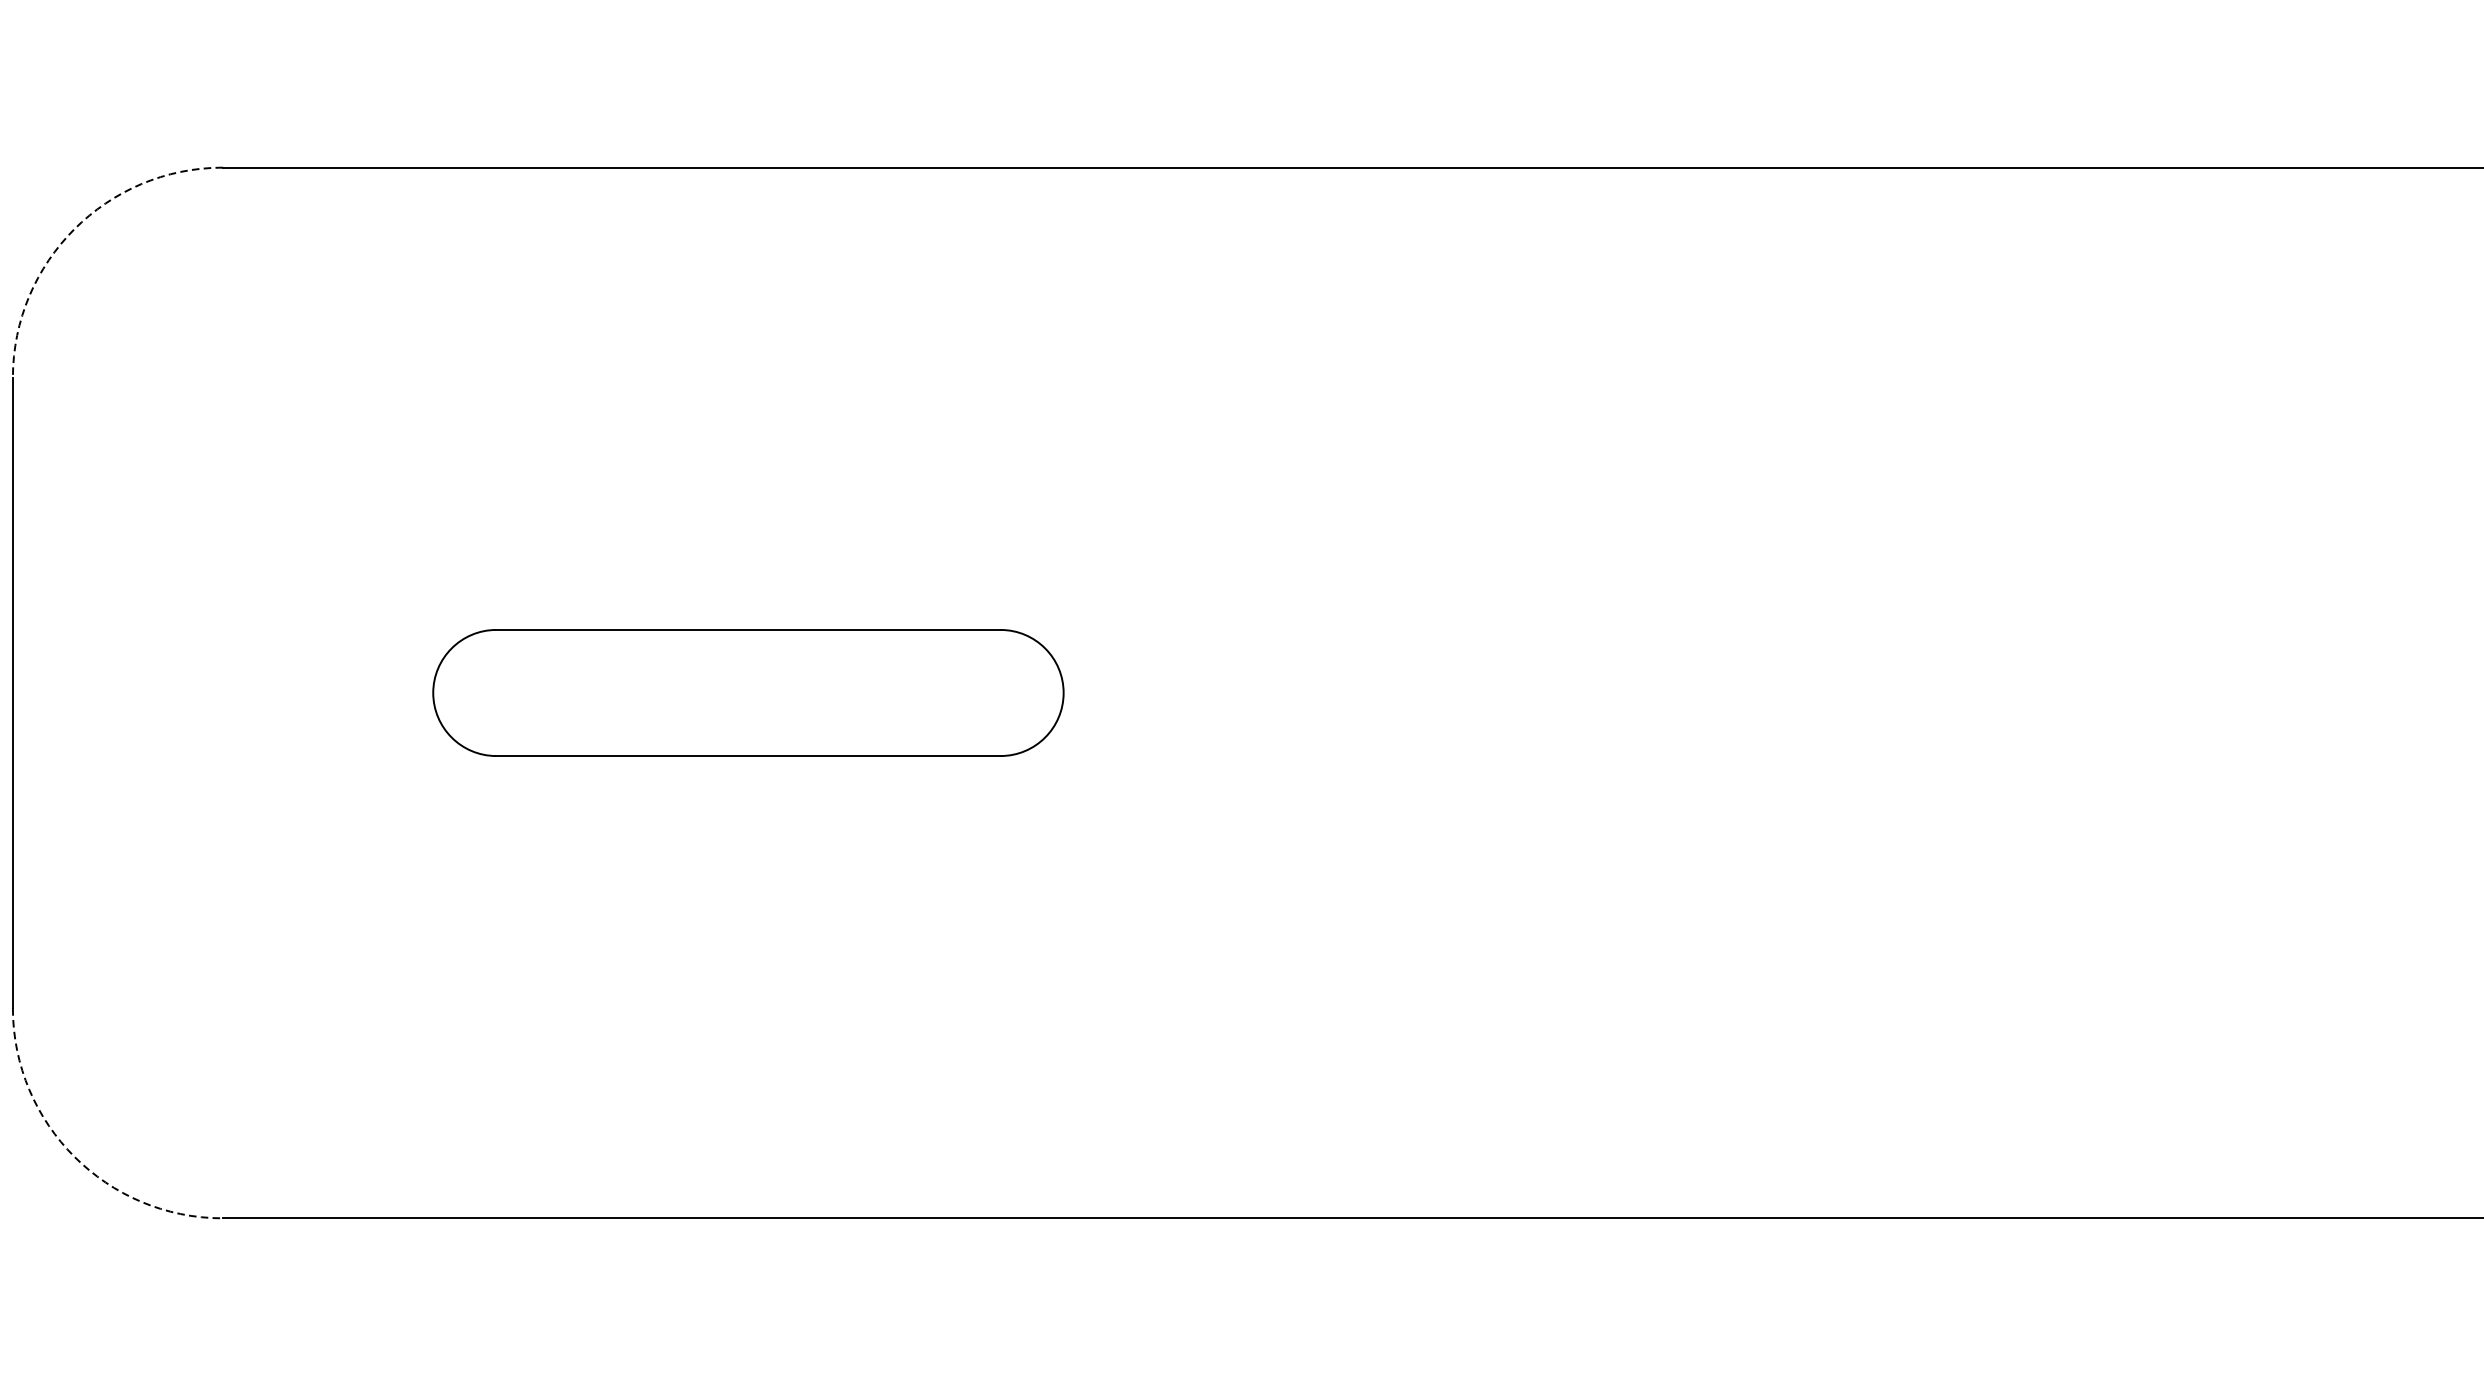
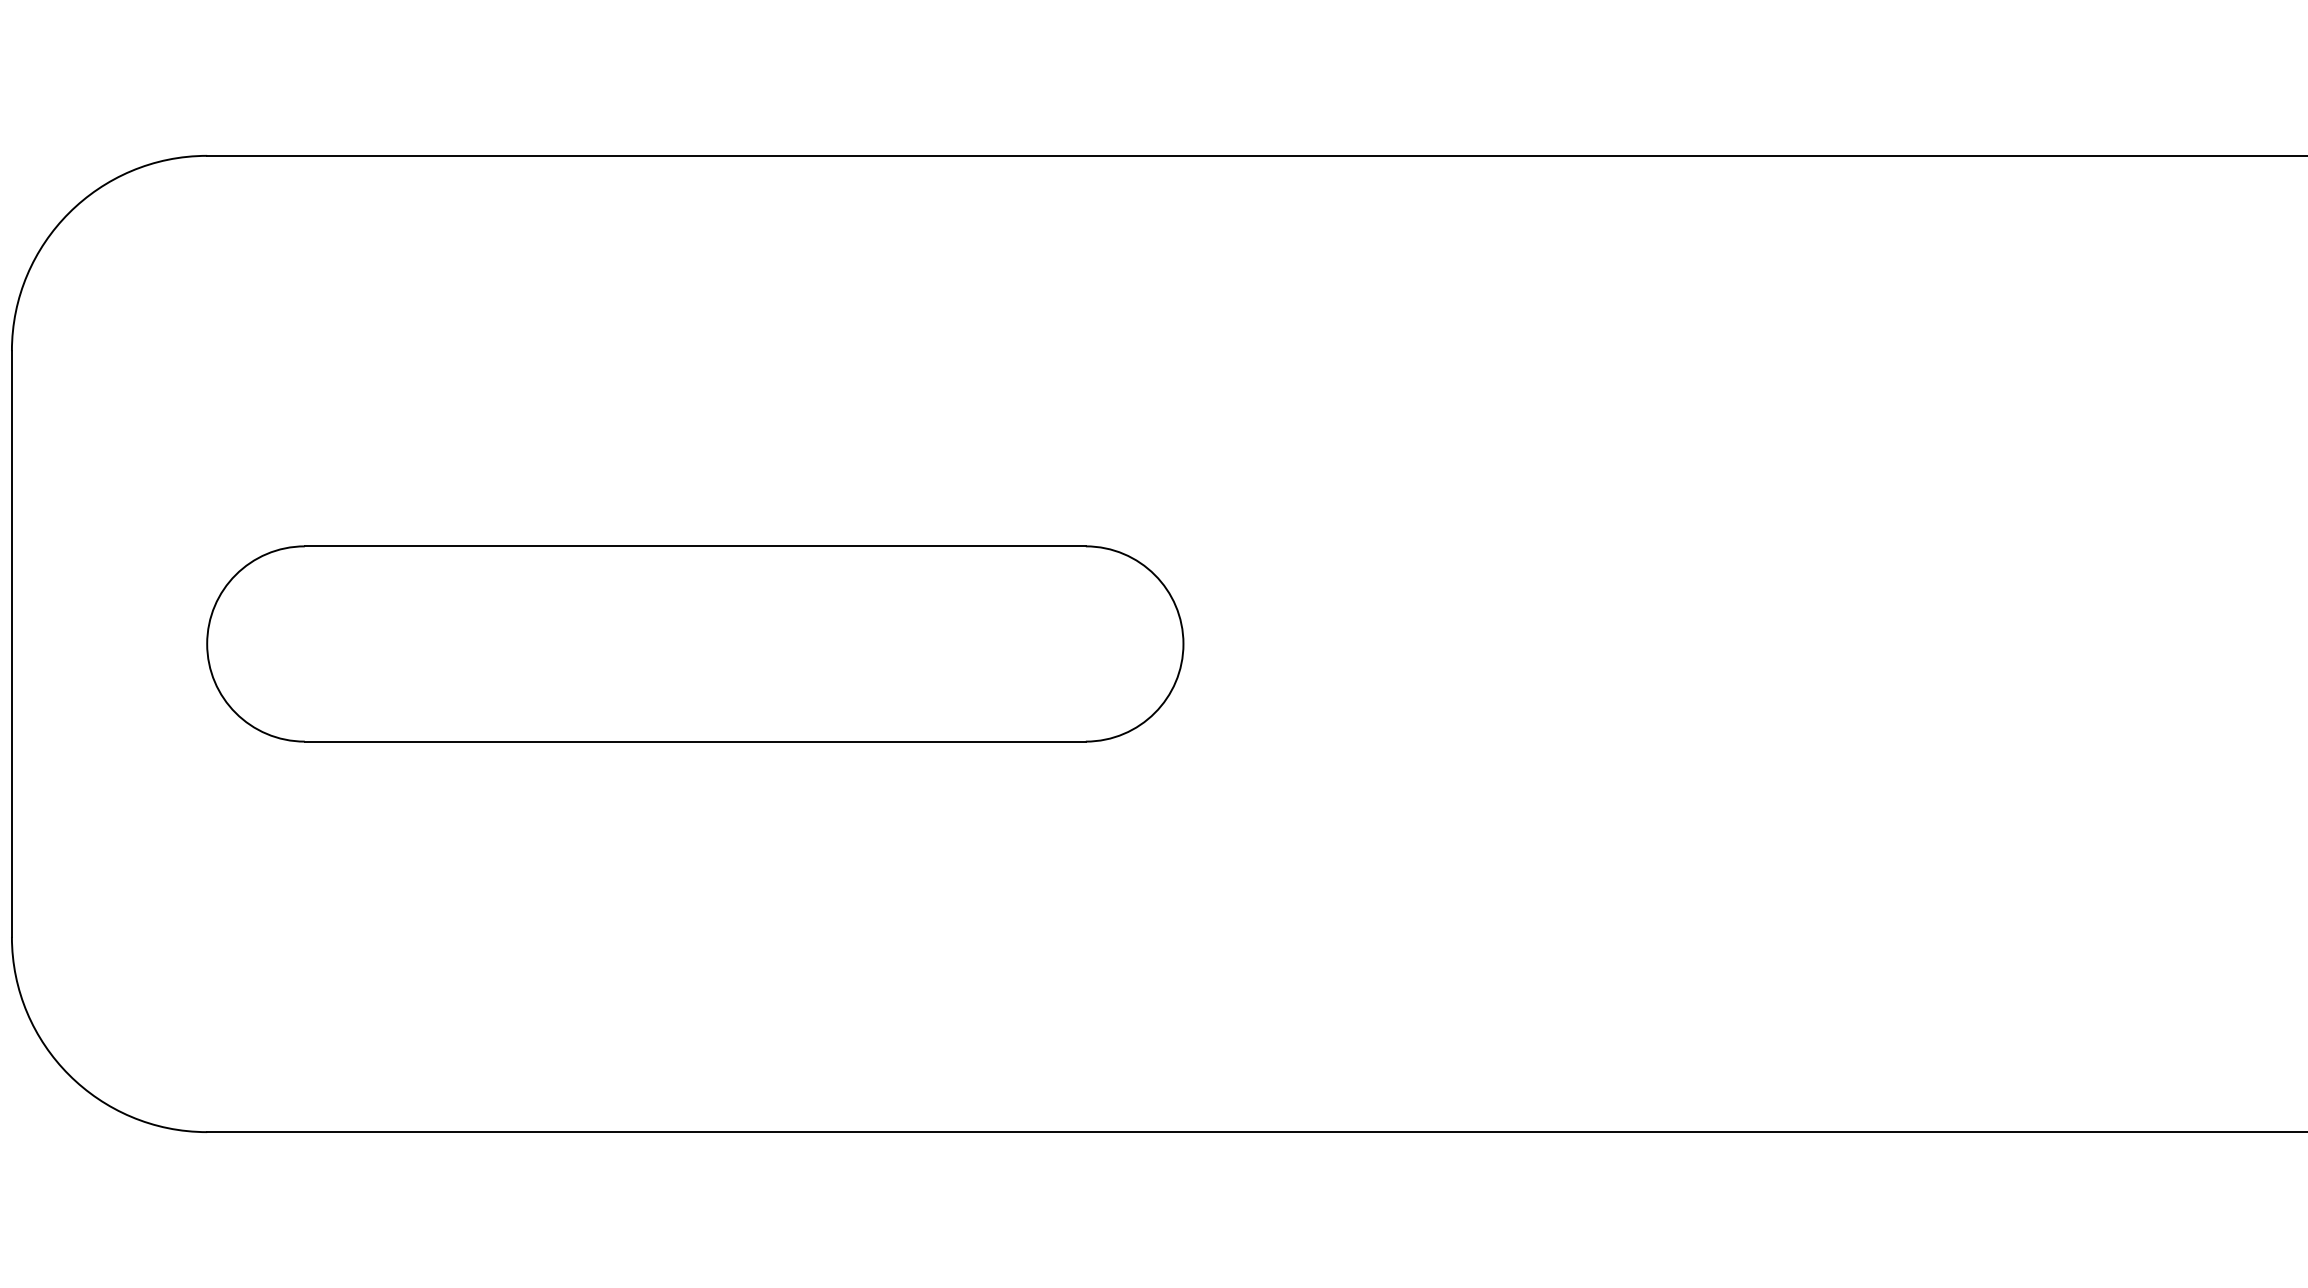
arc: (74, 229) -> (69, 213), dashed -> solid
part: (748, 692) -> (695, 643), size x1.67
arc: (74, 1156) -> (69, 1074), dashed -> solid

